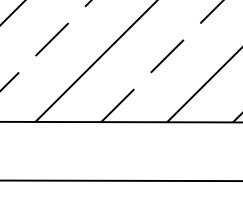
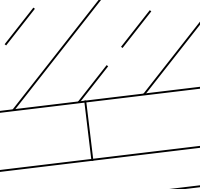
line: (107, 151) -> (88, 130), added

